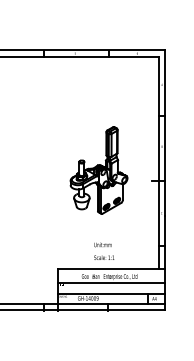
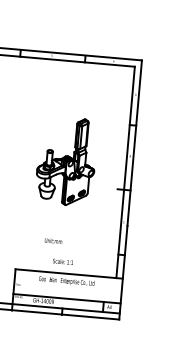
part: (98, 170) -> (66, 161), moved
text: (102, 244) -> (53, 240), moved
line: (111, 283) -> (68, 288), removed

